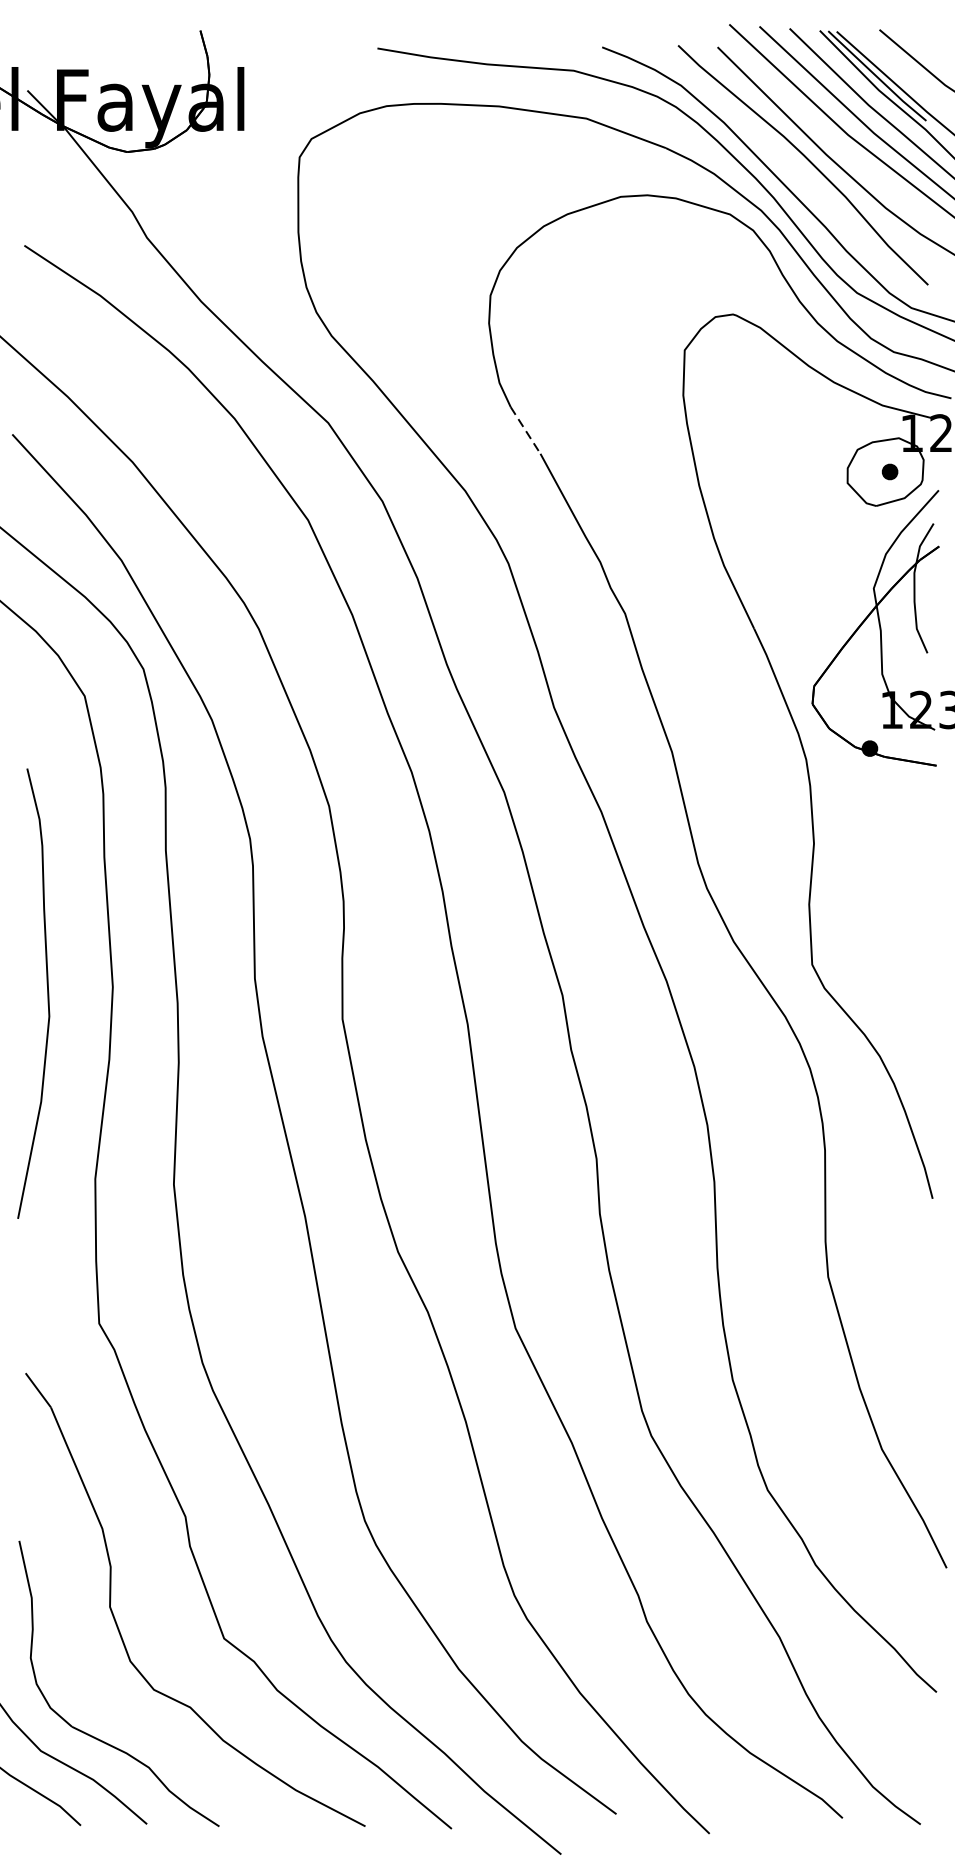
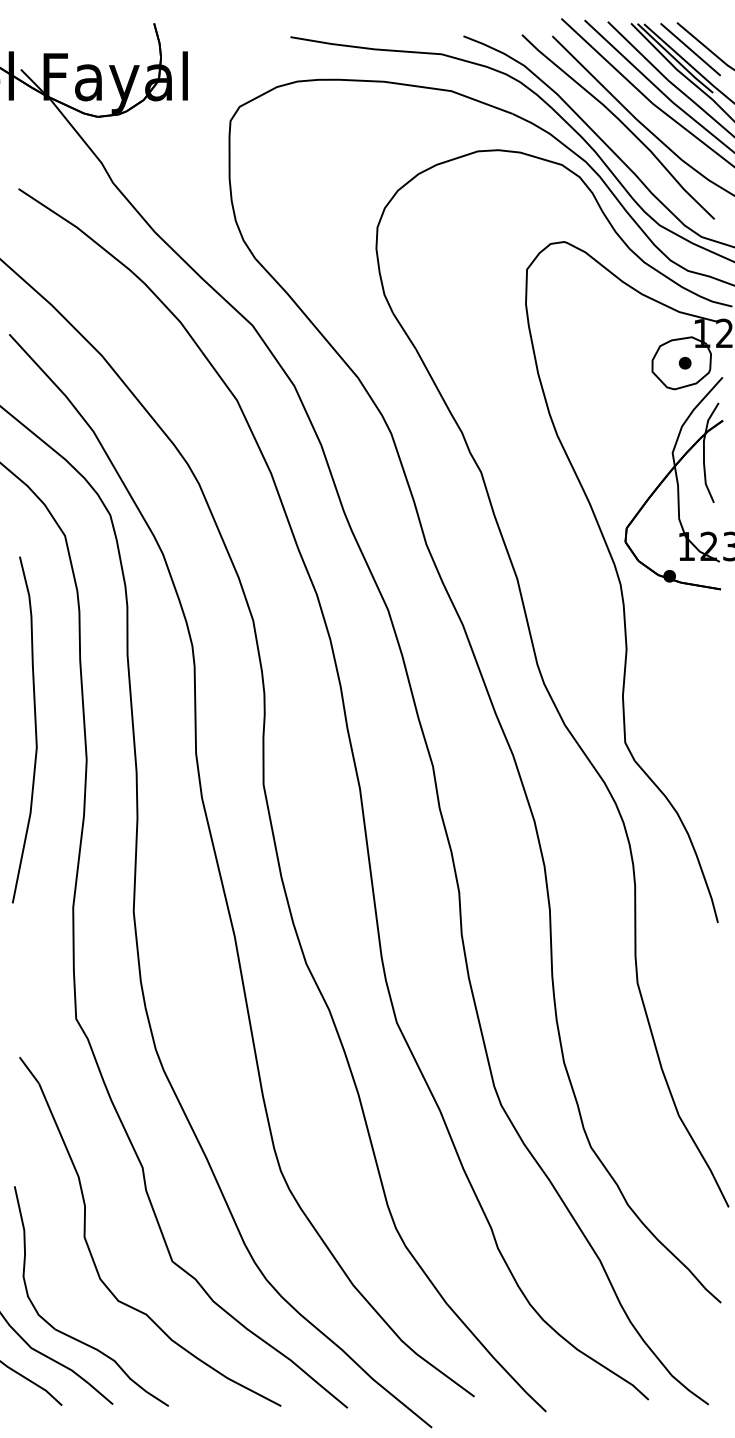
line: (896, 64) -> (690, 49), added
line: (525, 430) -> (404, 331), dashed -> solid
curve: (46, 989) -> (34, 726), moved

